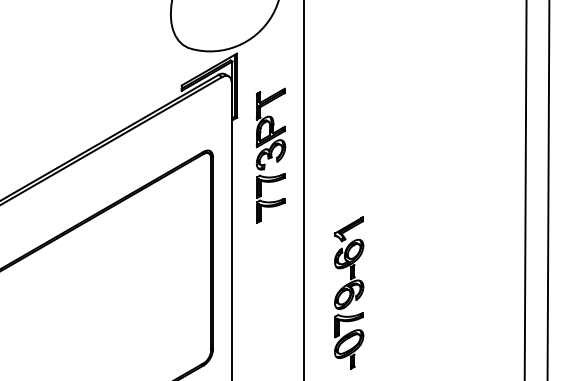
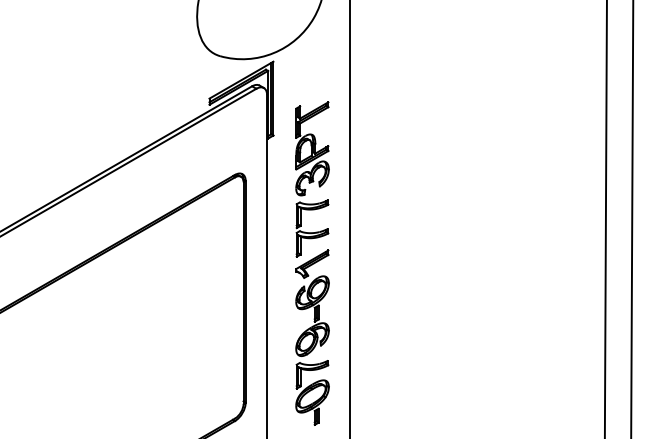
part: (349, 292) -> (312, 337), moved

